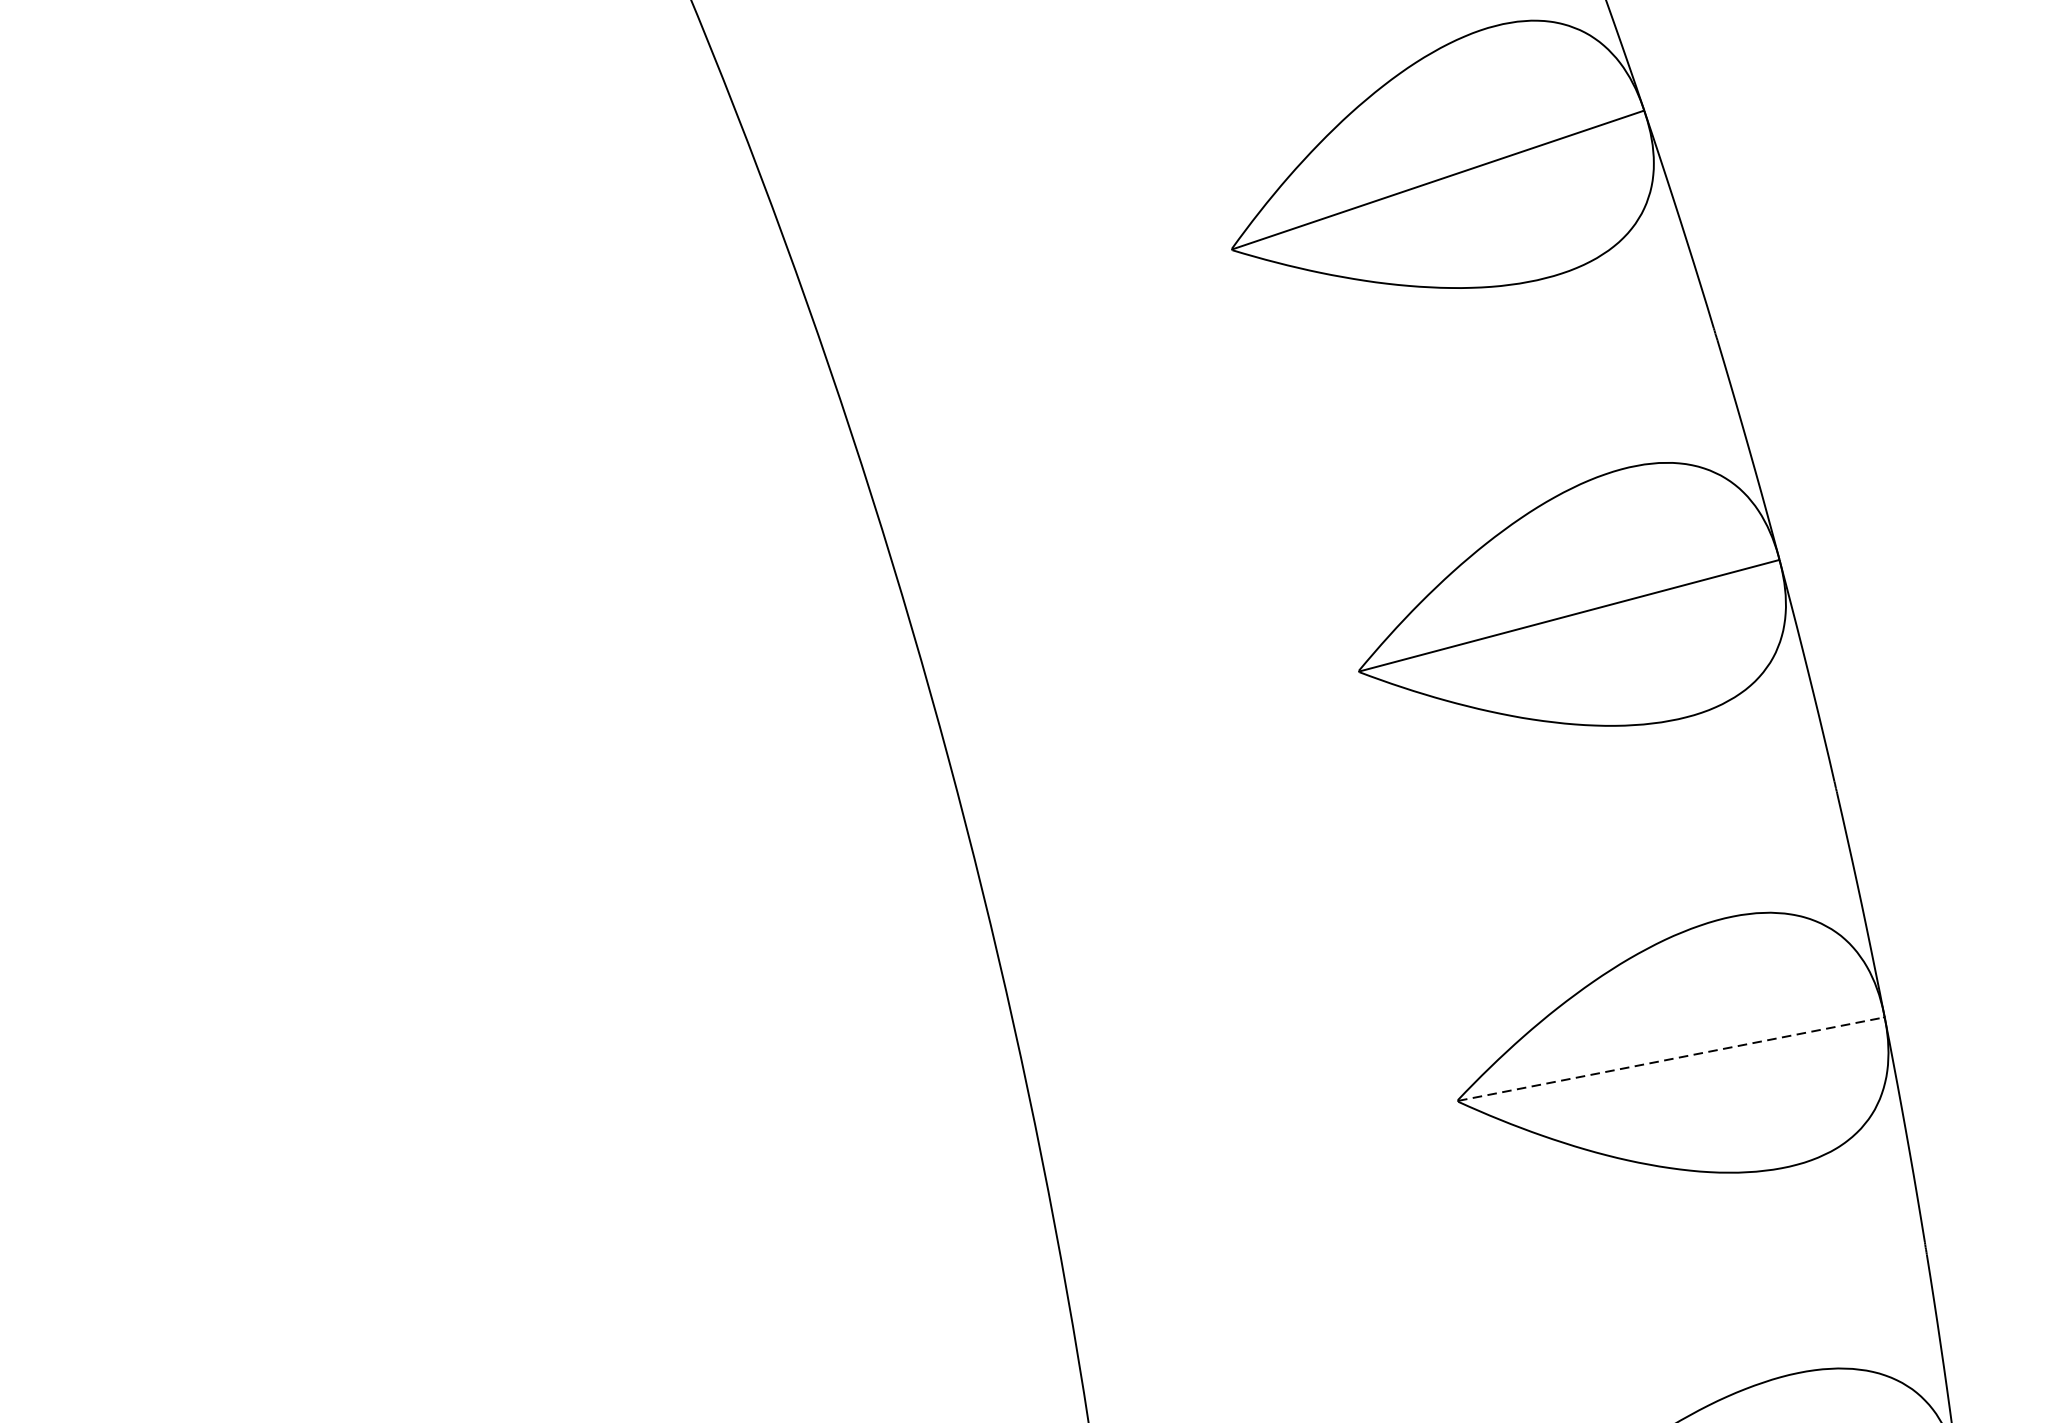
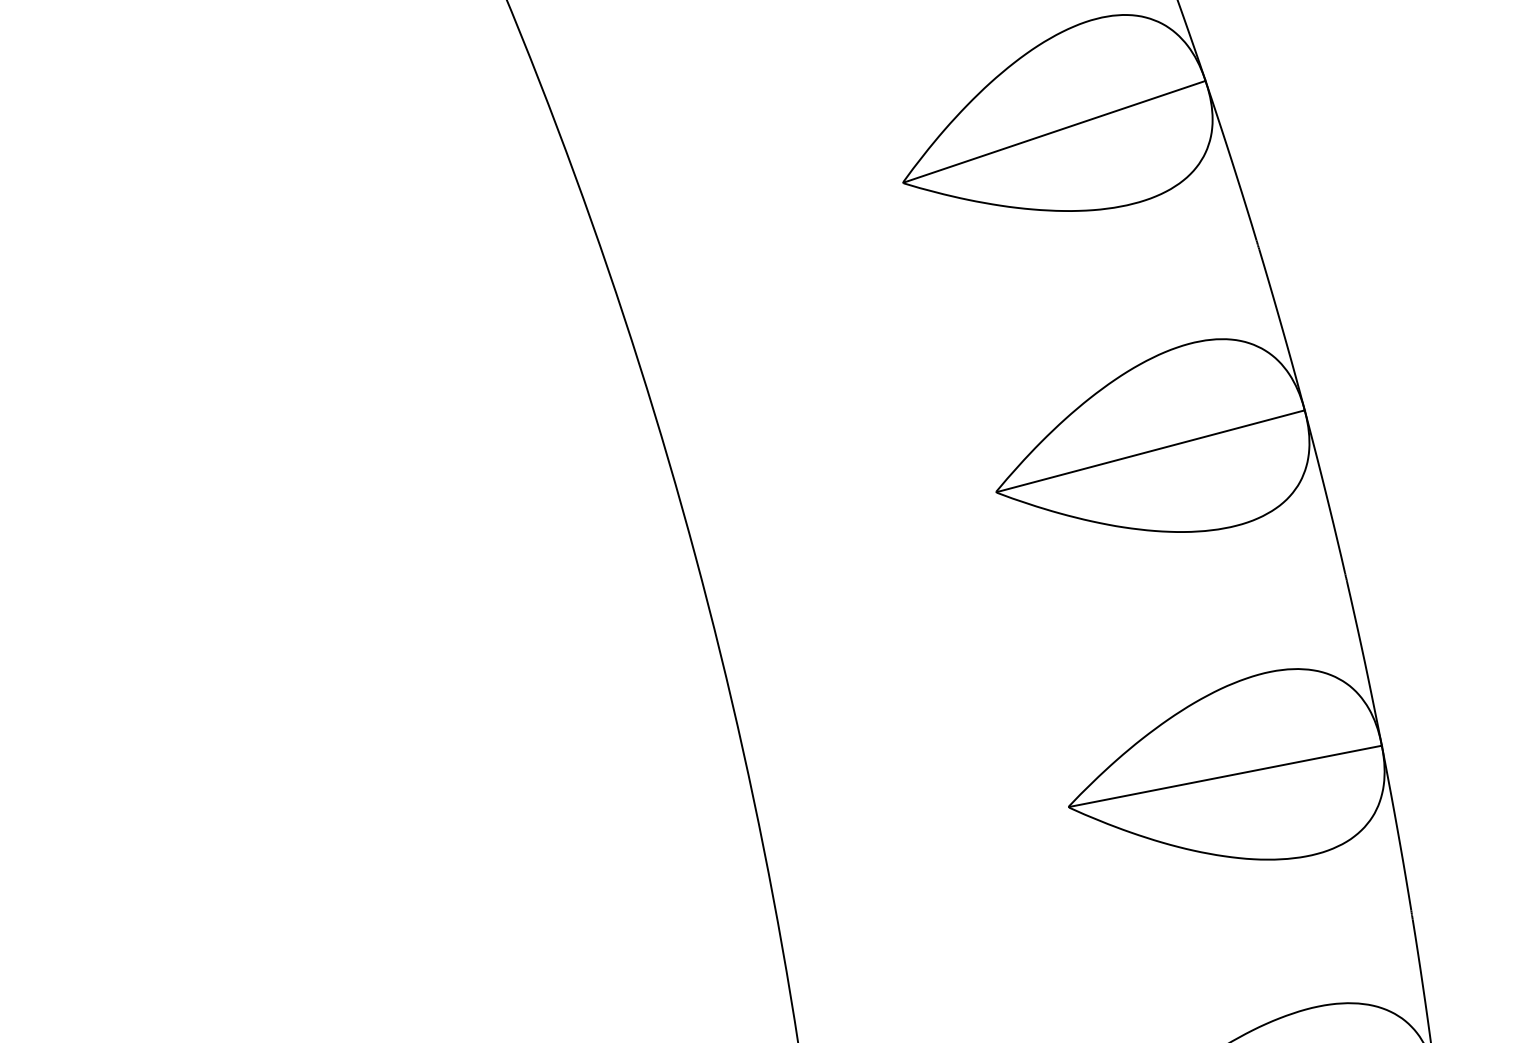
line: (1671, 1059) -> (1225, 776), dashed -> solid

